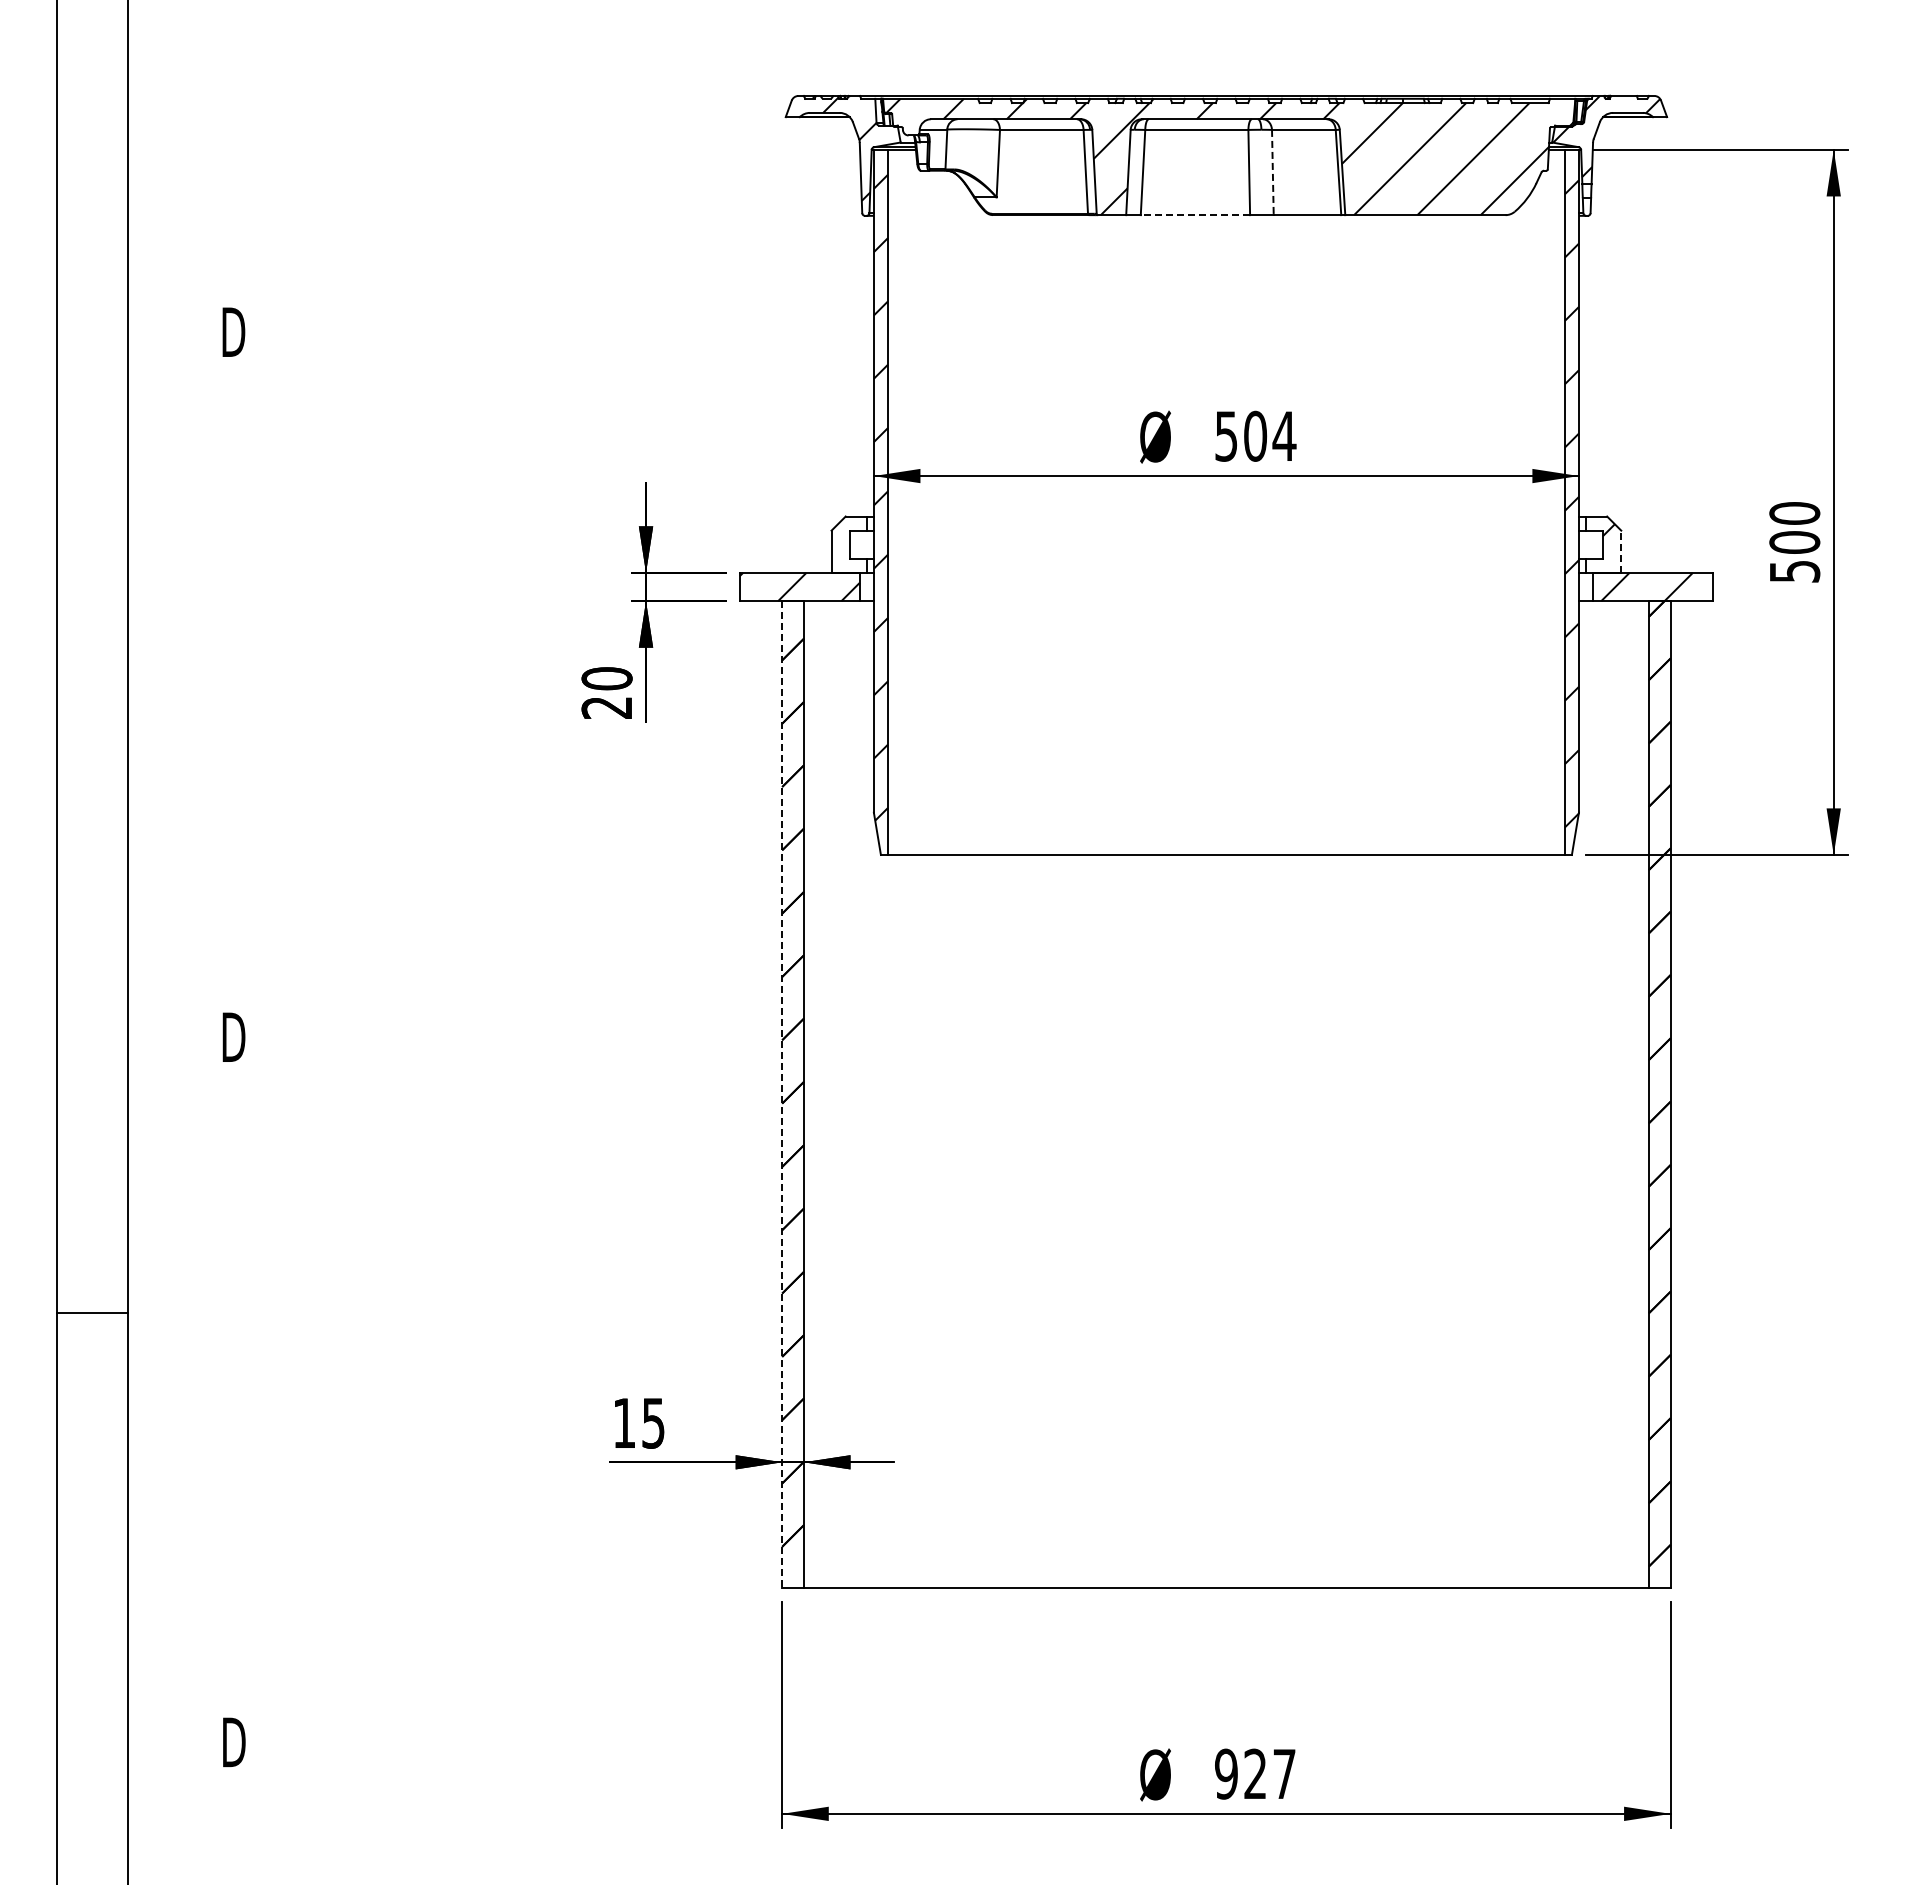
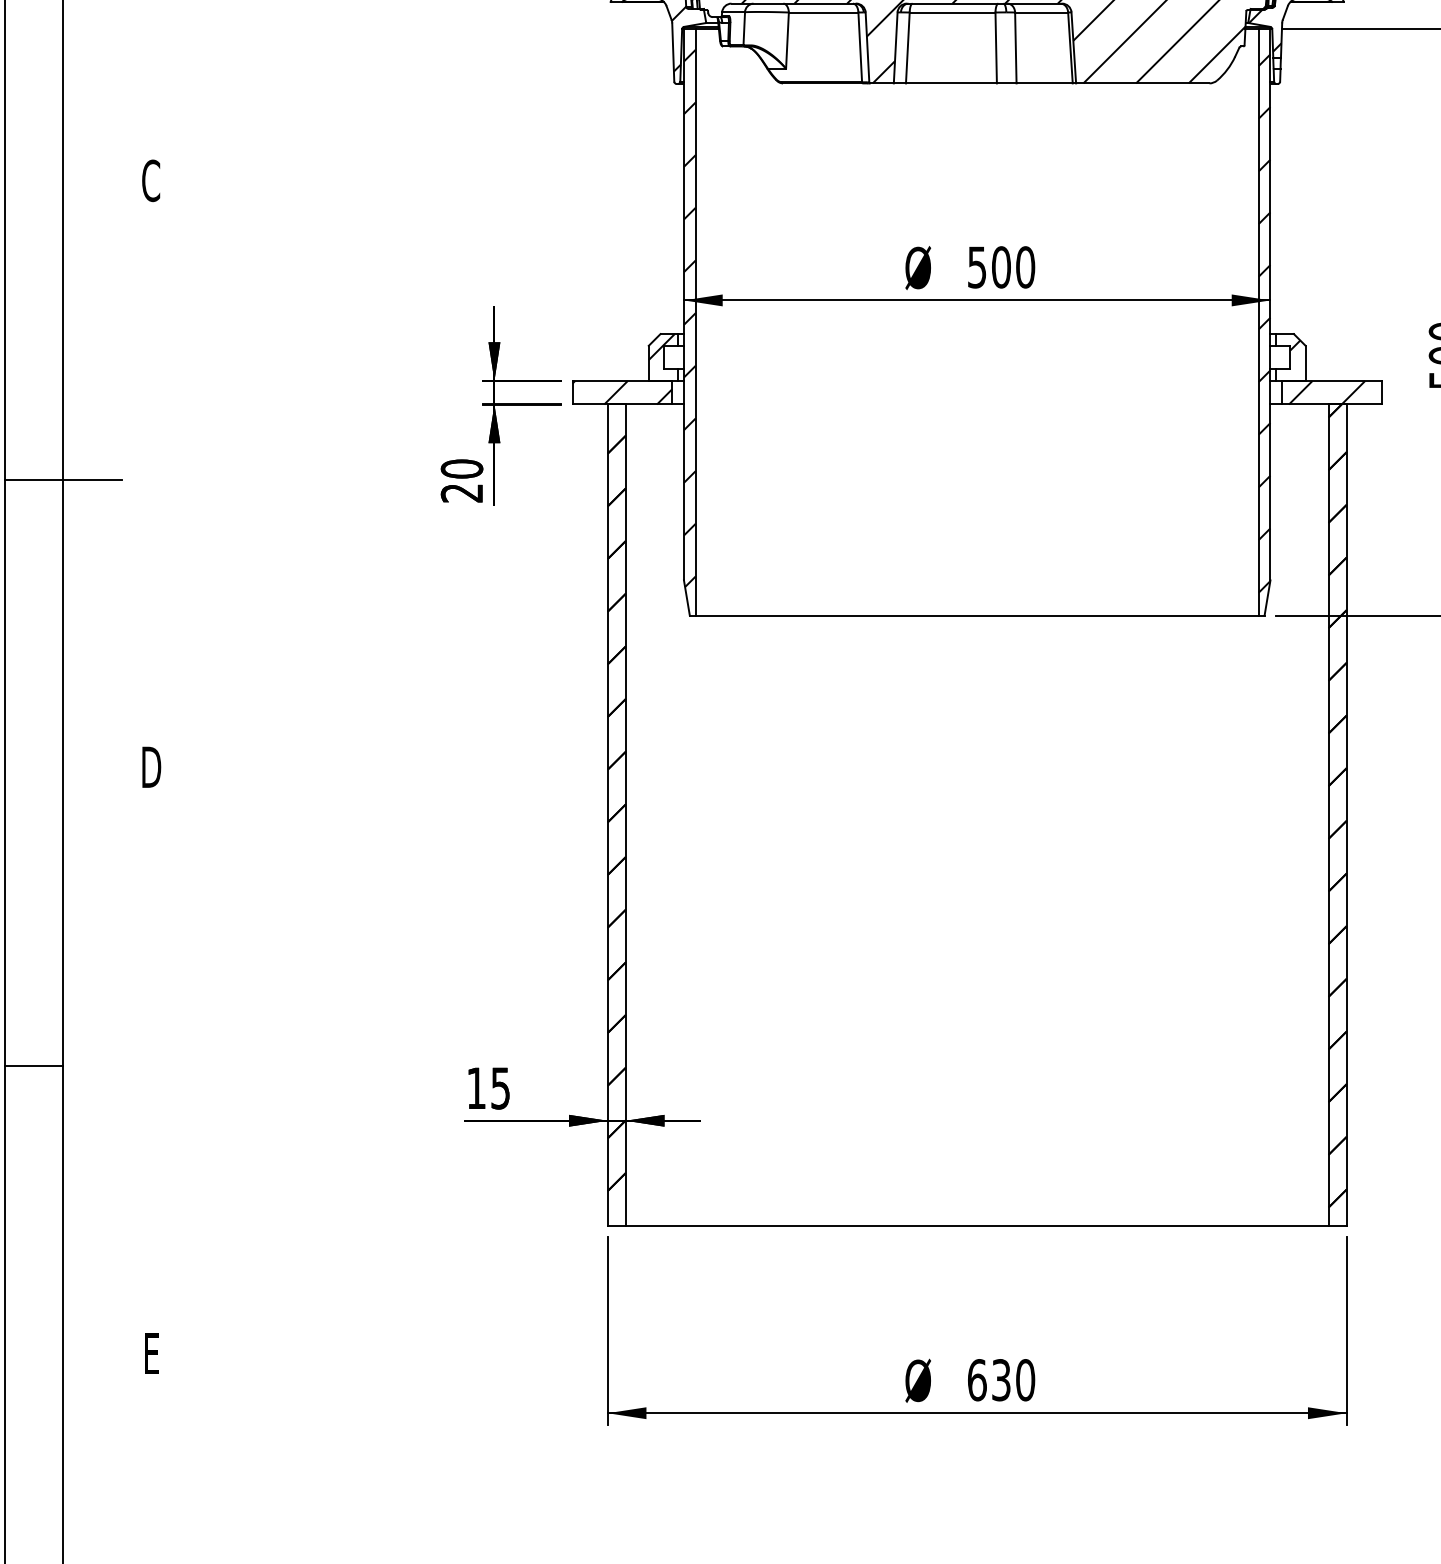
line: (1272, 172) -> (1015, 47), dashed -> solid
line: (1195, 215) -> (951, 83), dashed -> solid
text: (233, 331) -> (151, 180), D -> C
text: (1284, 435) -> (1025, 266), 504 -> 500
hatch: (846, 531) -> (661, 346), added
line: (1621, 551) -> (1305, 363), dashed -> solid
line: (127, 691) -> (63, 479), added
line: (782, 1094) -> (607, 814), dashed -> solid
line: (92, 1312) -> (34, 1066), moved
text: (234, 1742) -> (152, 1353), D -> E
text: (1255, 1773) -> (1001, 1379), 927 -> 630

